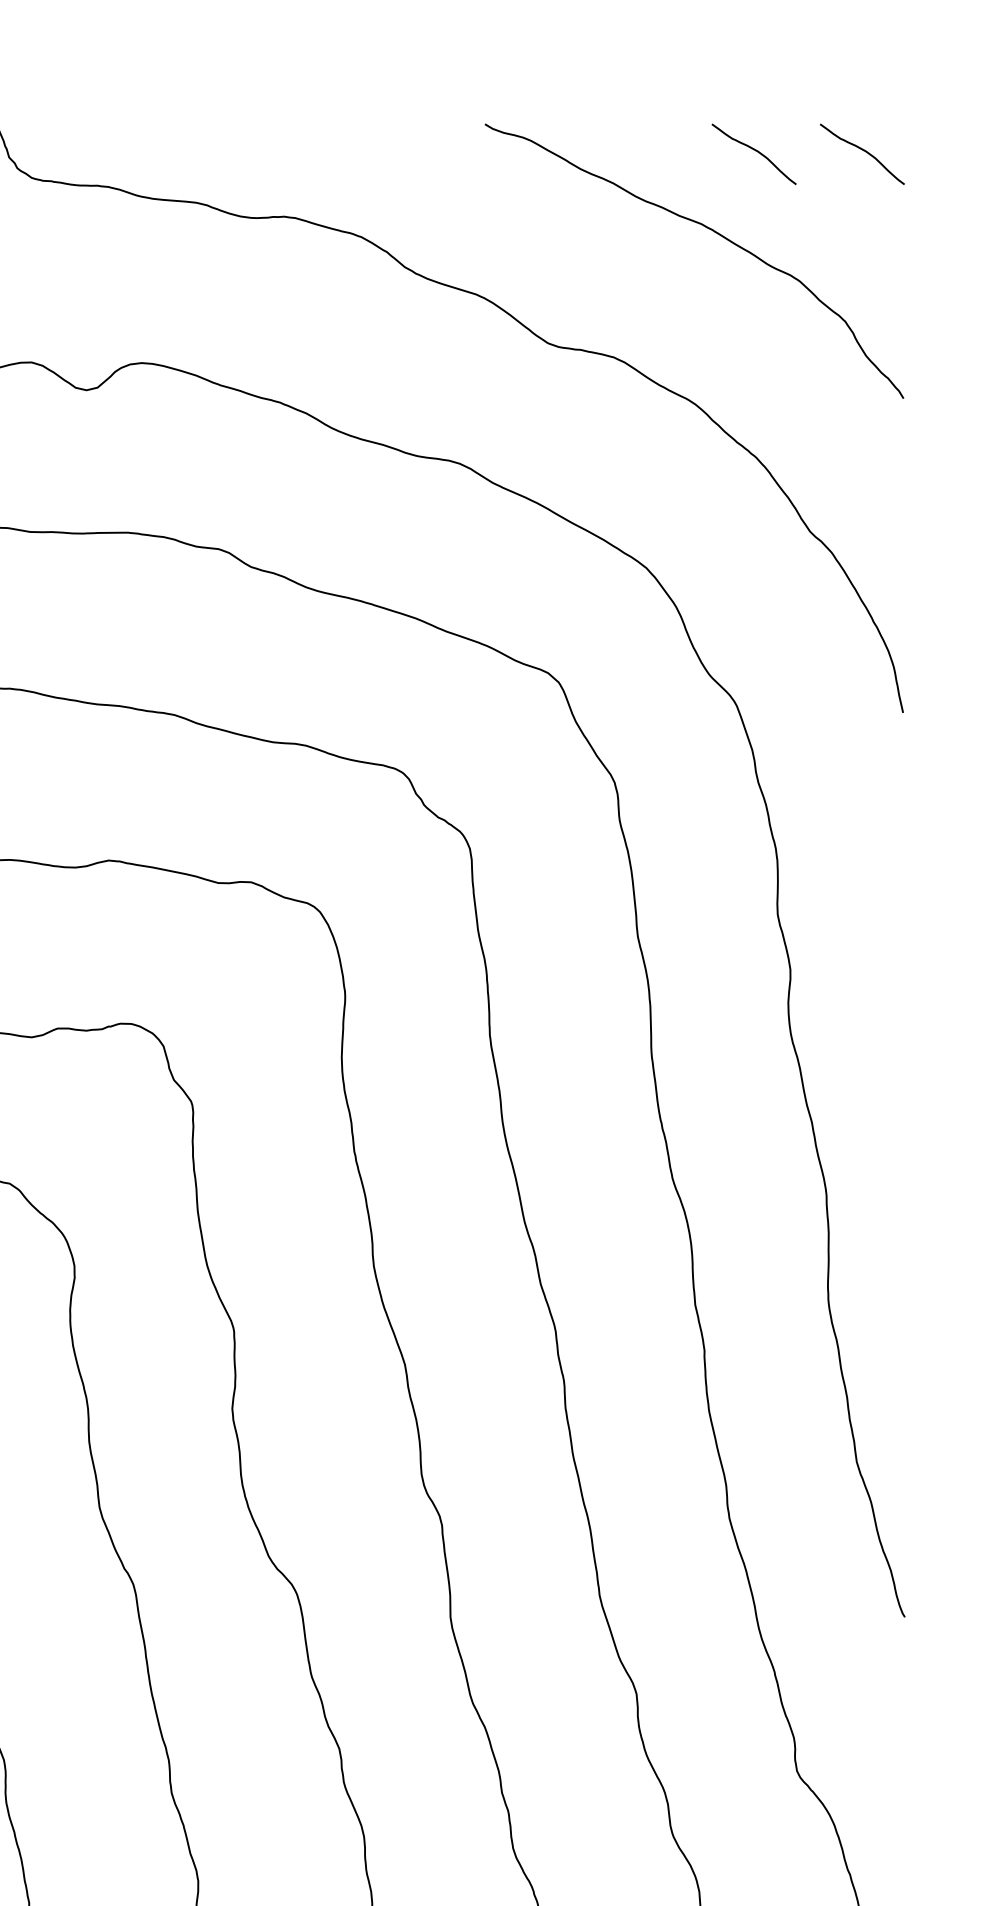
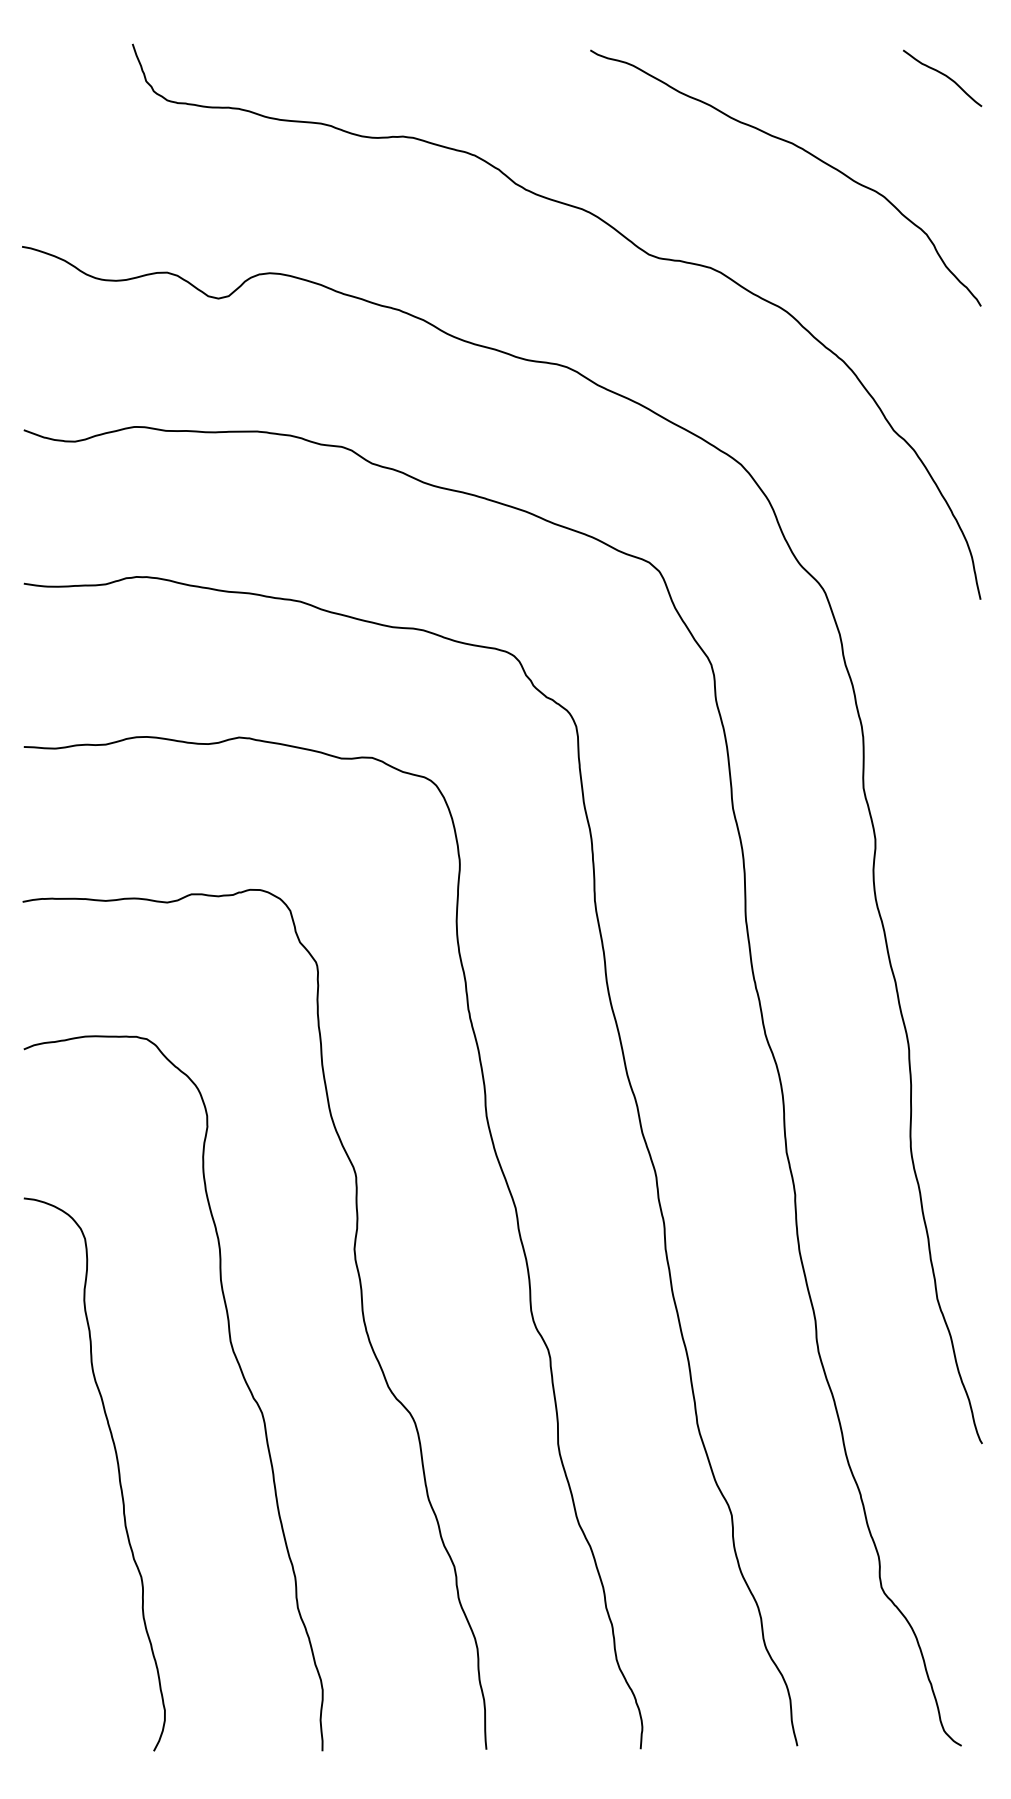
curve: (755, 151) -> (842, 75), removed

